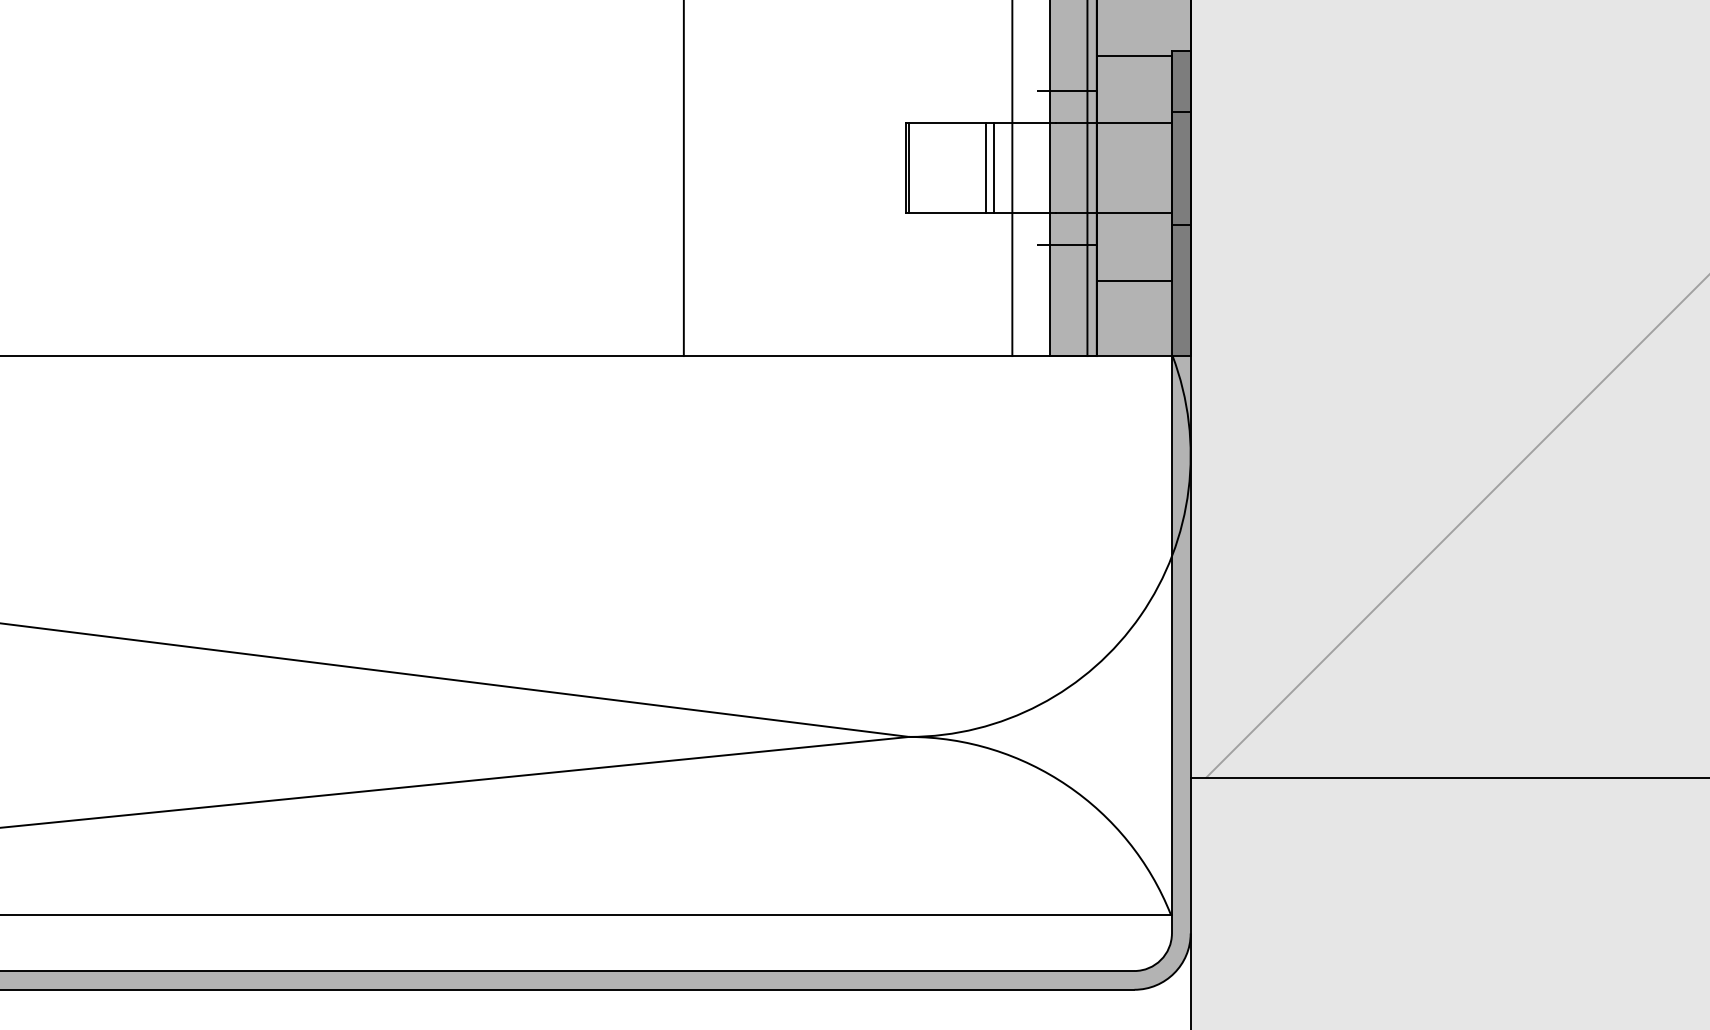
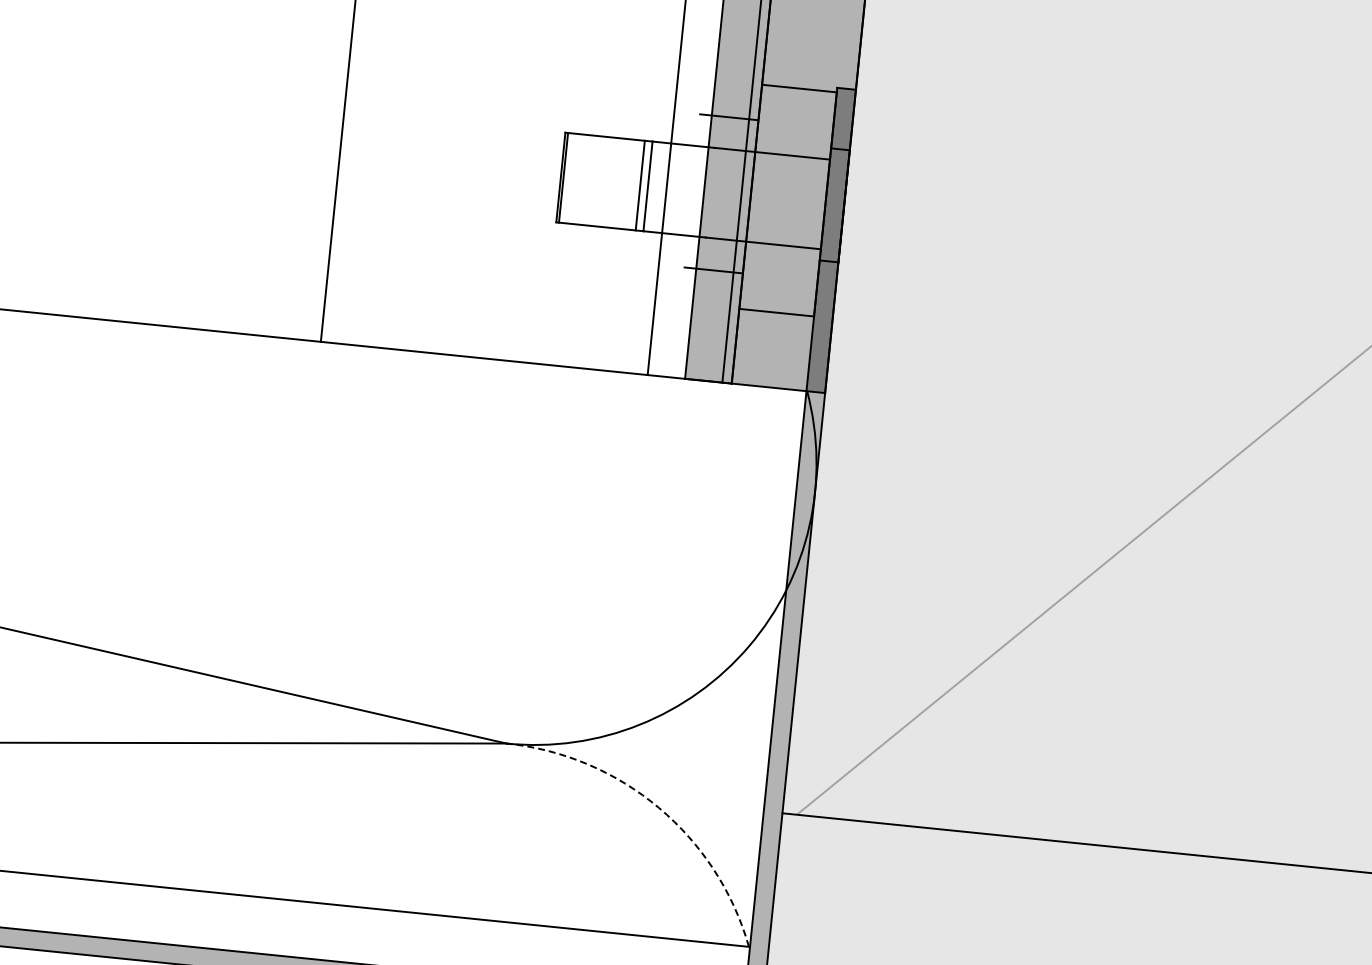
arc: (1067, 785) -> (659, 807), solid -> dashed

